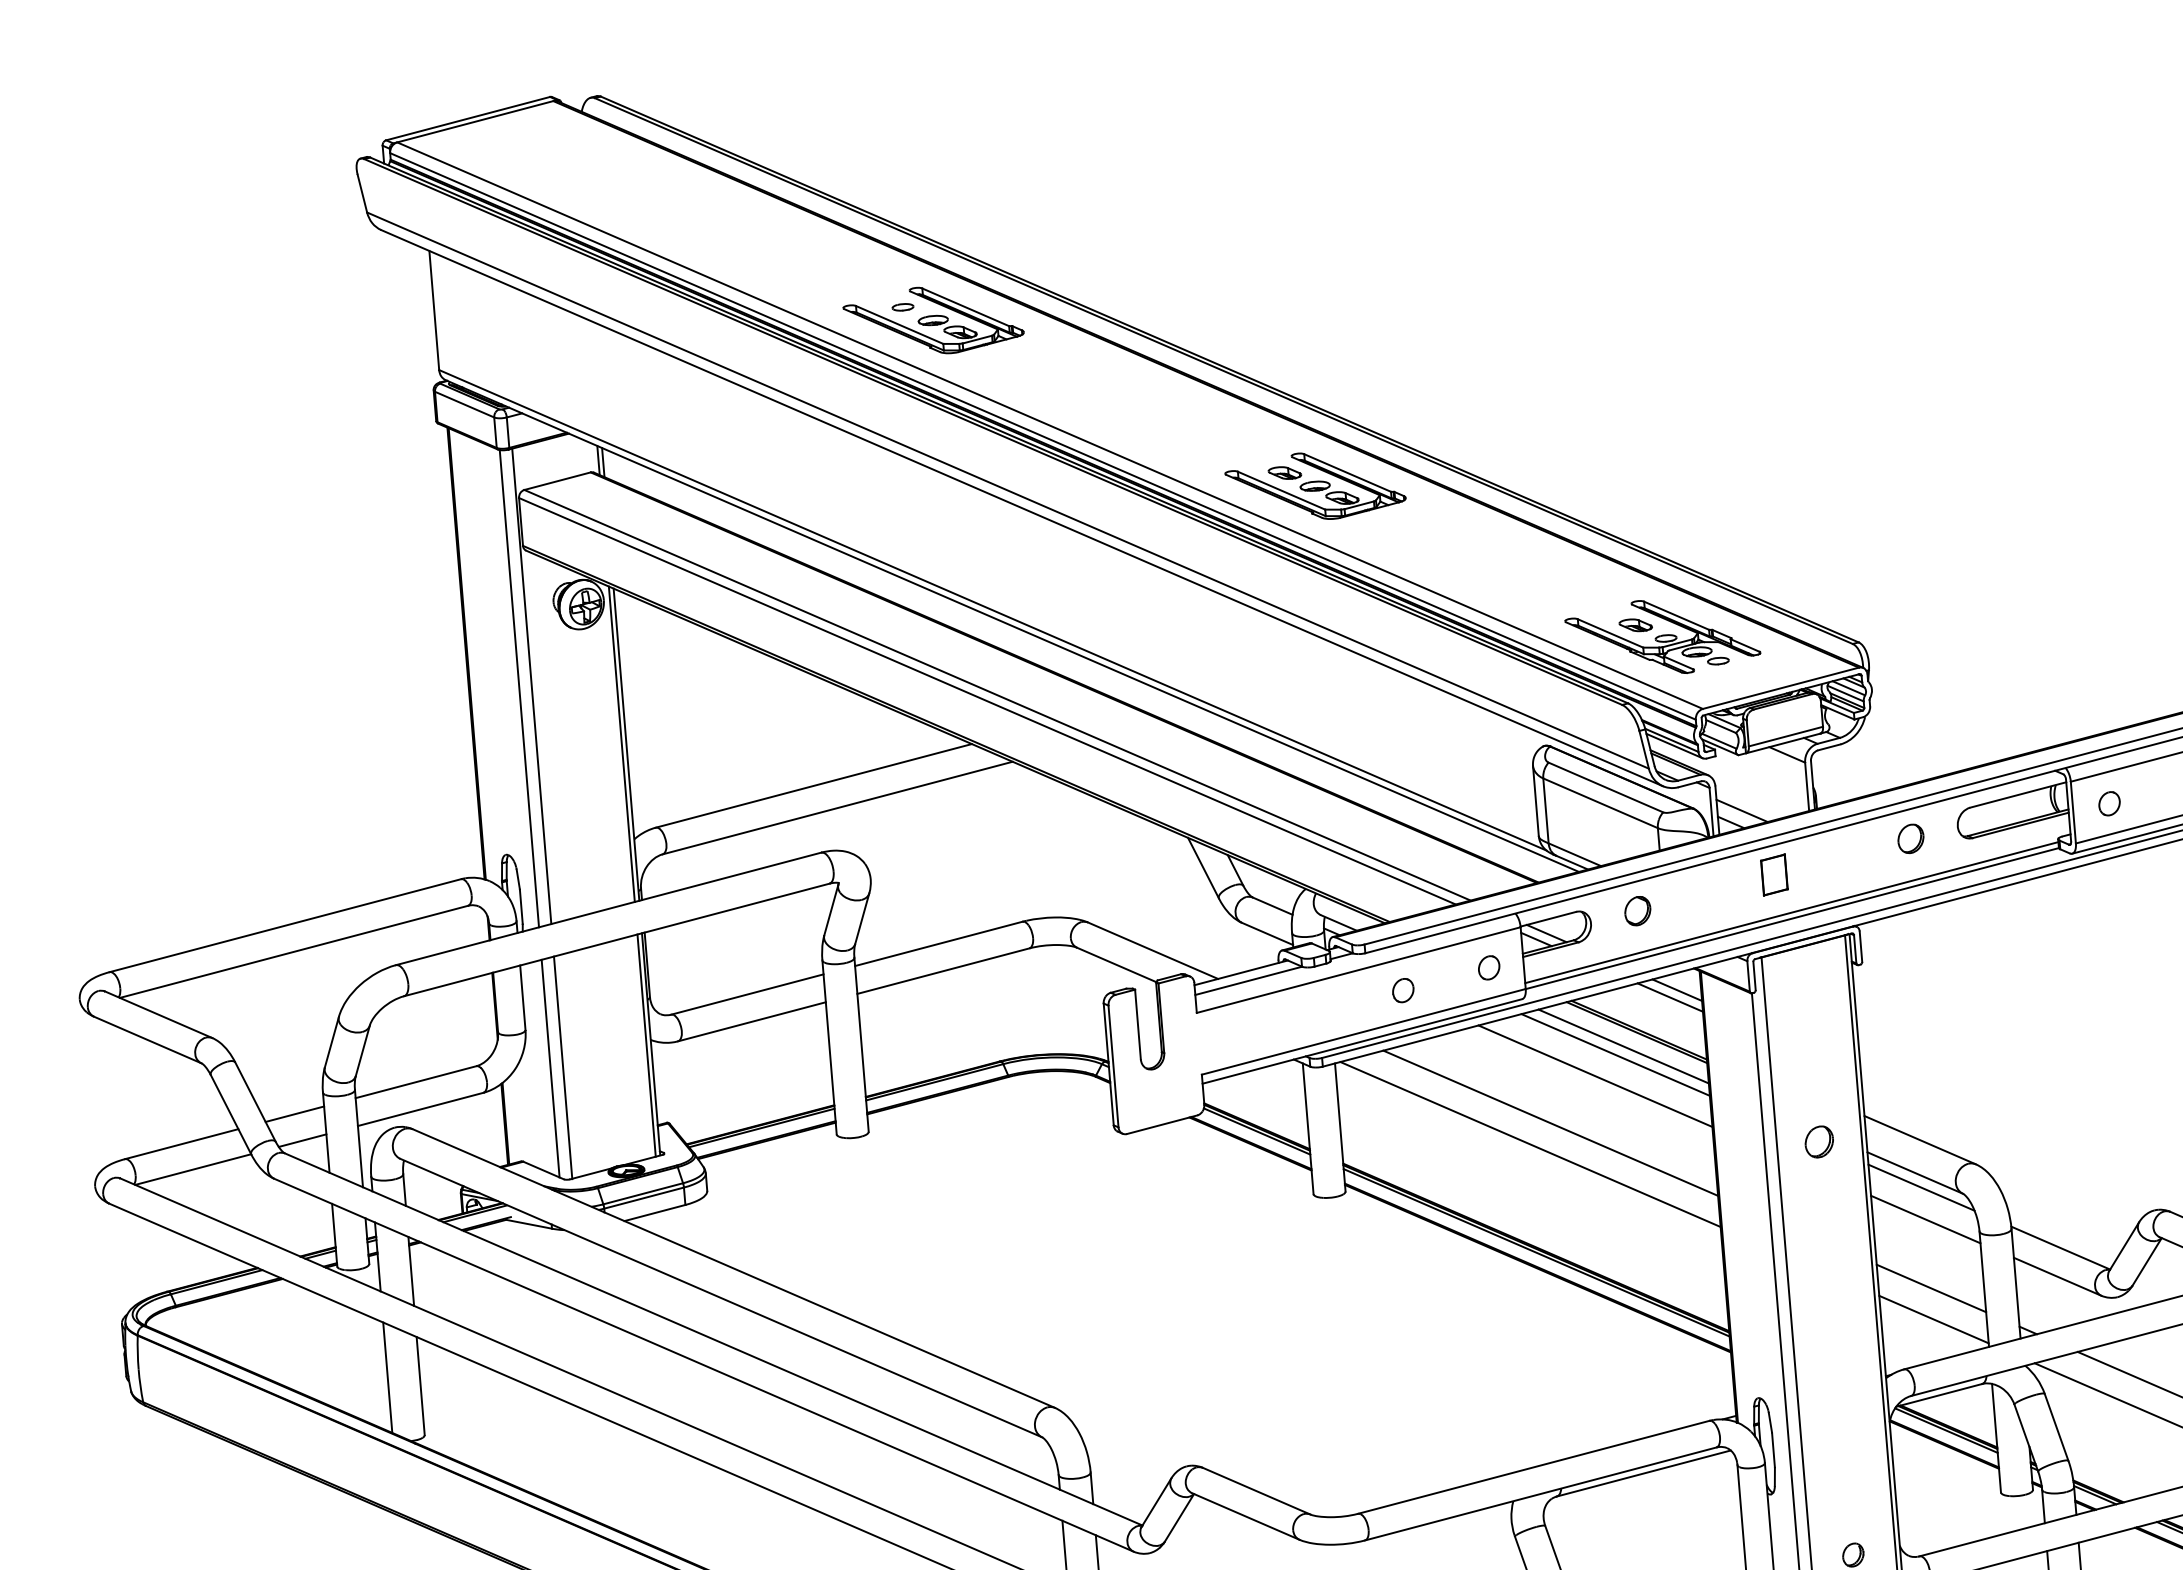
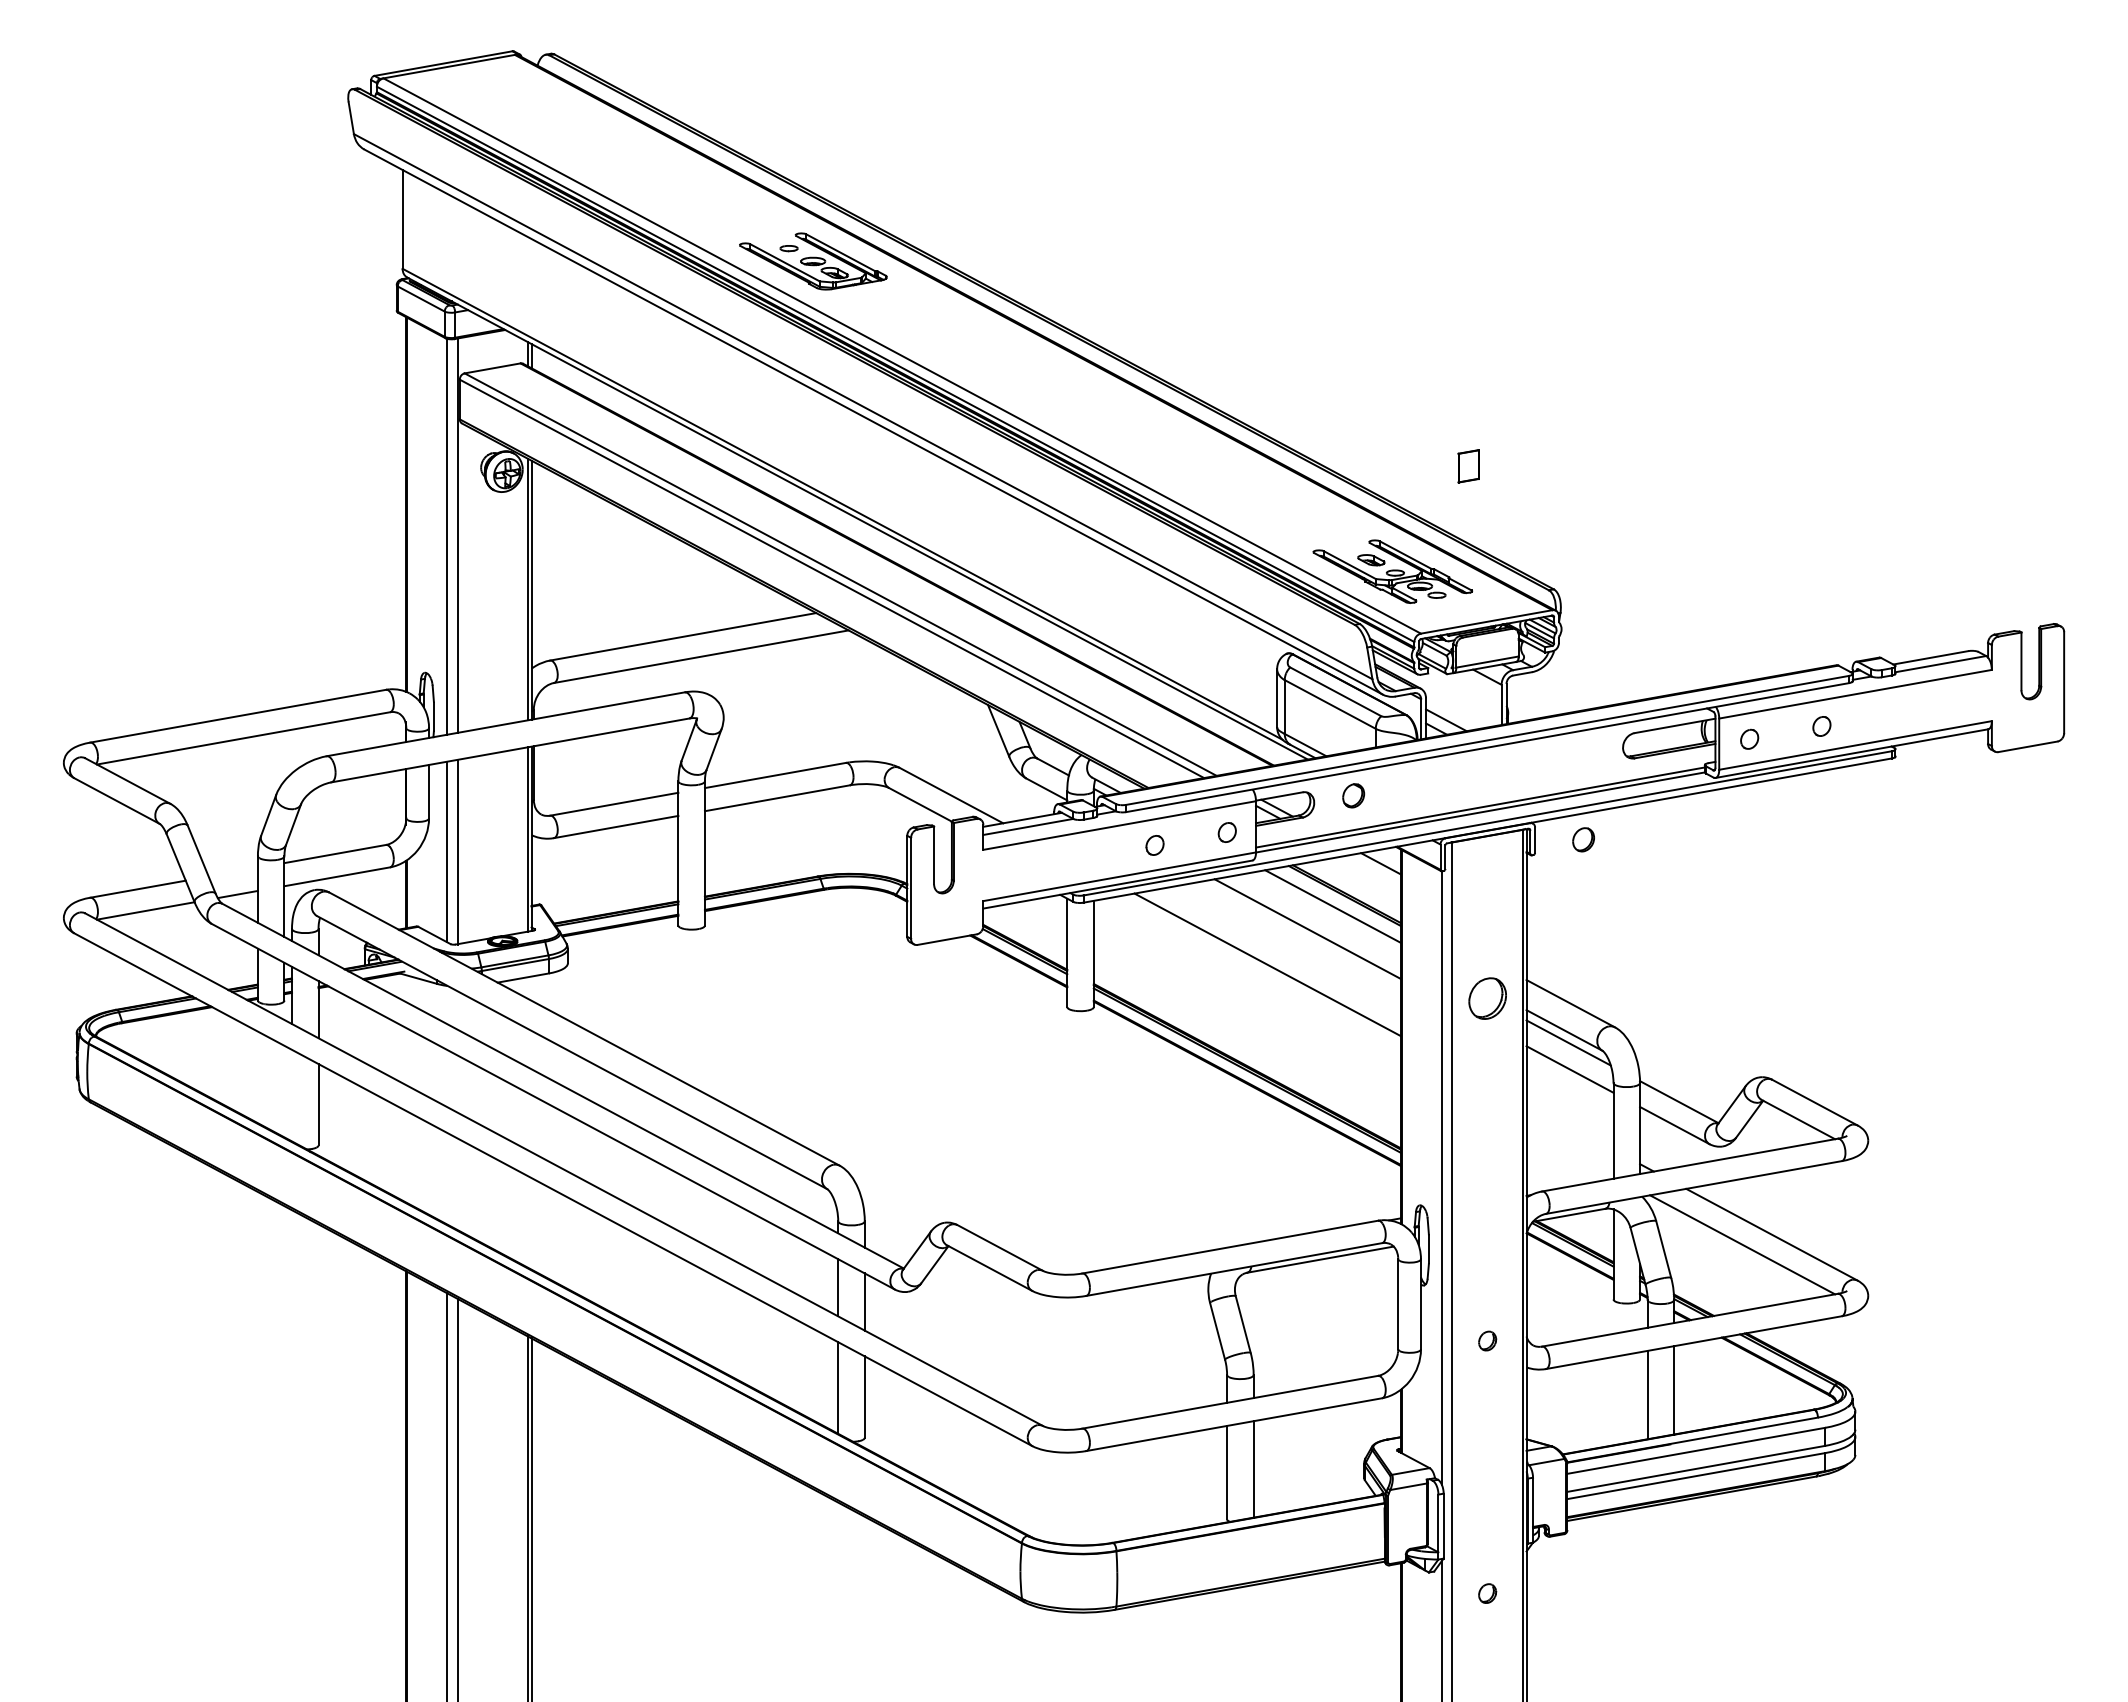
part: (1315, 485) -> (1116, 423), removed
part: (1910, 838) -> (1583, 839), moved
part: (1774, 875) -> (1468, 466), moved
line: (1670, 997) -> (1374, 869), removed
line: (1615, 1054) -> (1325, 912), removed
line: (293, 1113) -> (232, 871), removed
part: (1819, 1140) -> (1487, 997), size x1.6
line: (1530, 1144) -> (1249, 980), removed
line: (1930, 1288) -> (1569, 1126), removed
line: (1933, 1319) -> (1569, 1152), removed
line: (388, 1377) -> (292, 1095), removed

